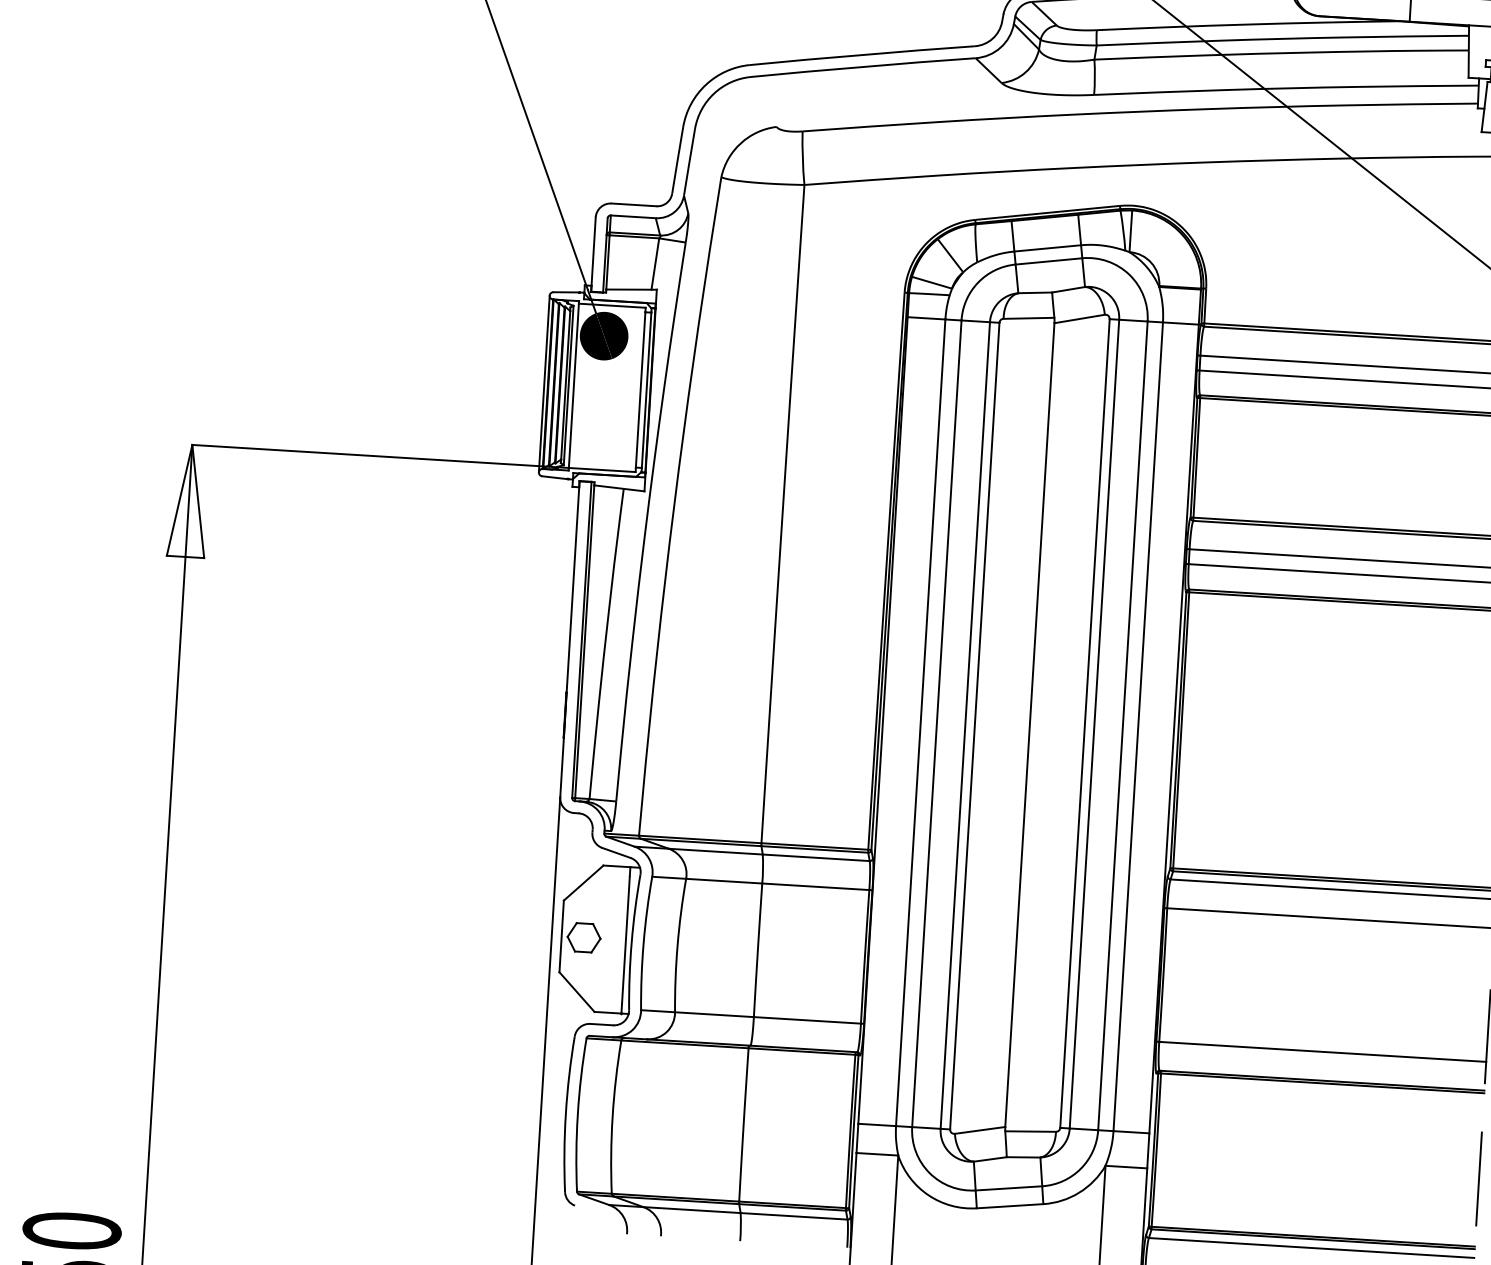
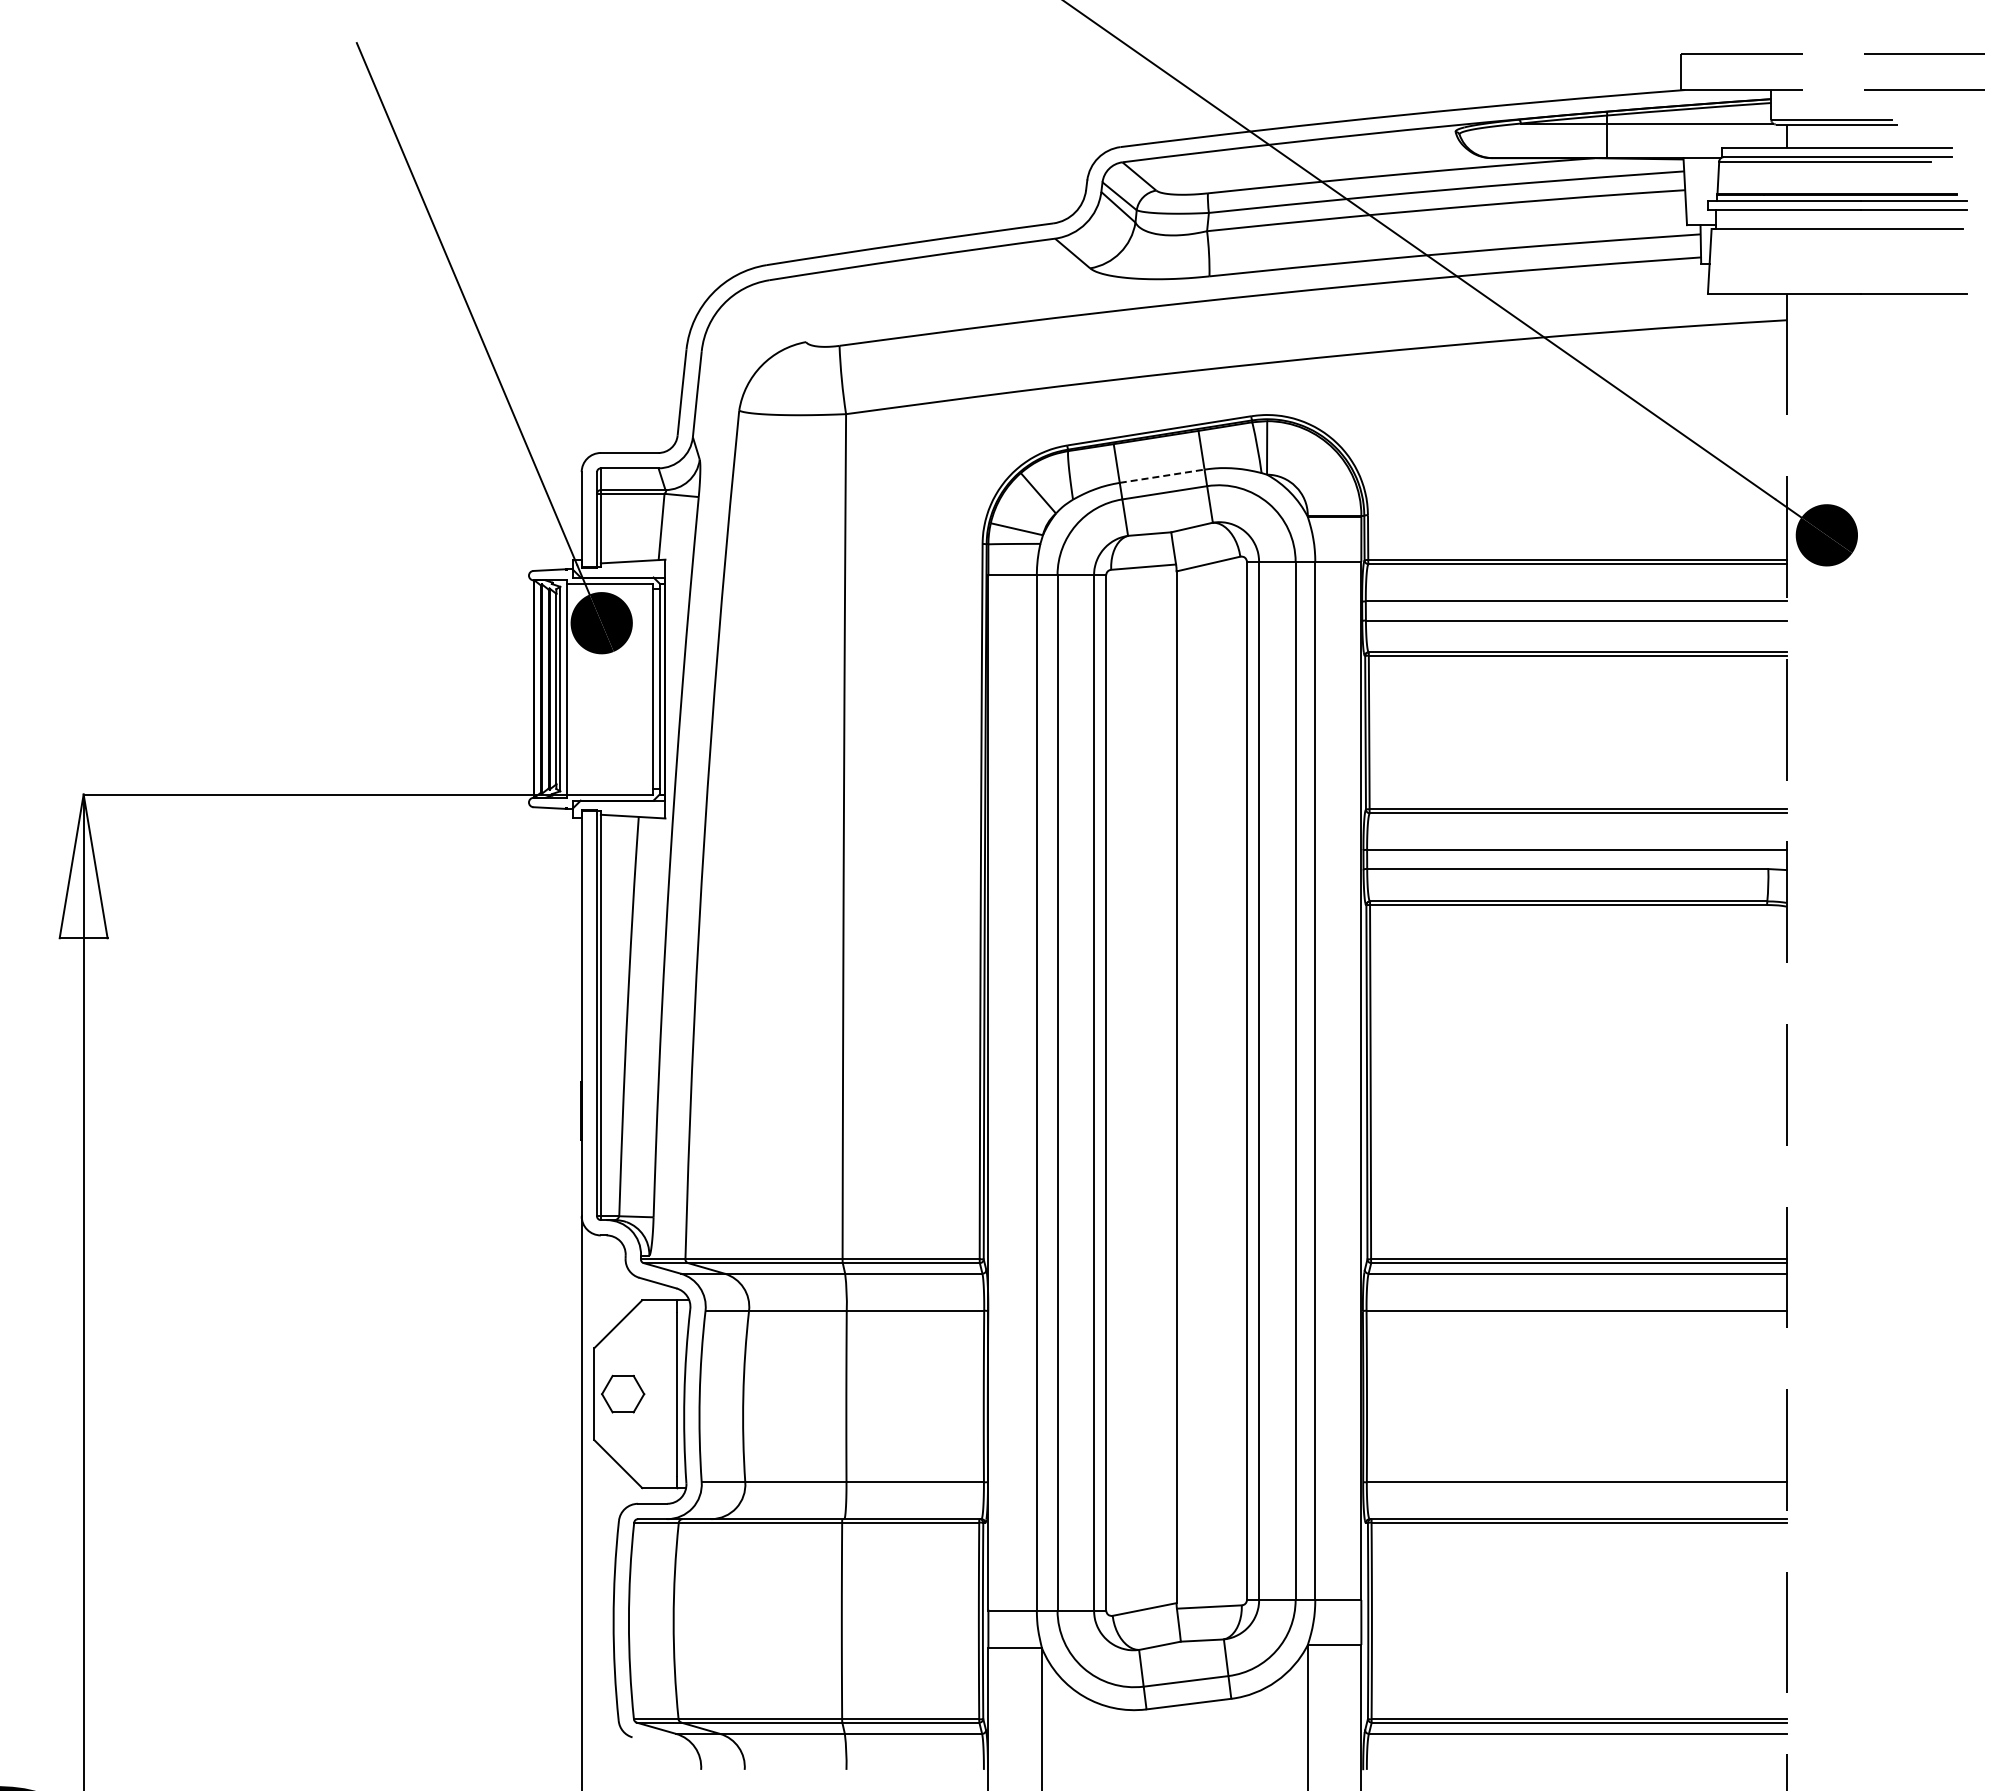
line: (1047, 248) -> (1162, 476), solid -> dashed
line: (543, 383) -> (528, 688), removed

